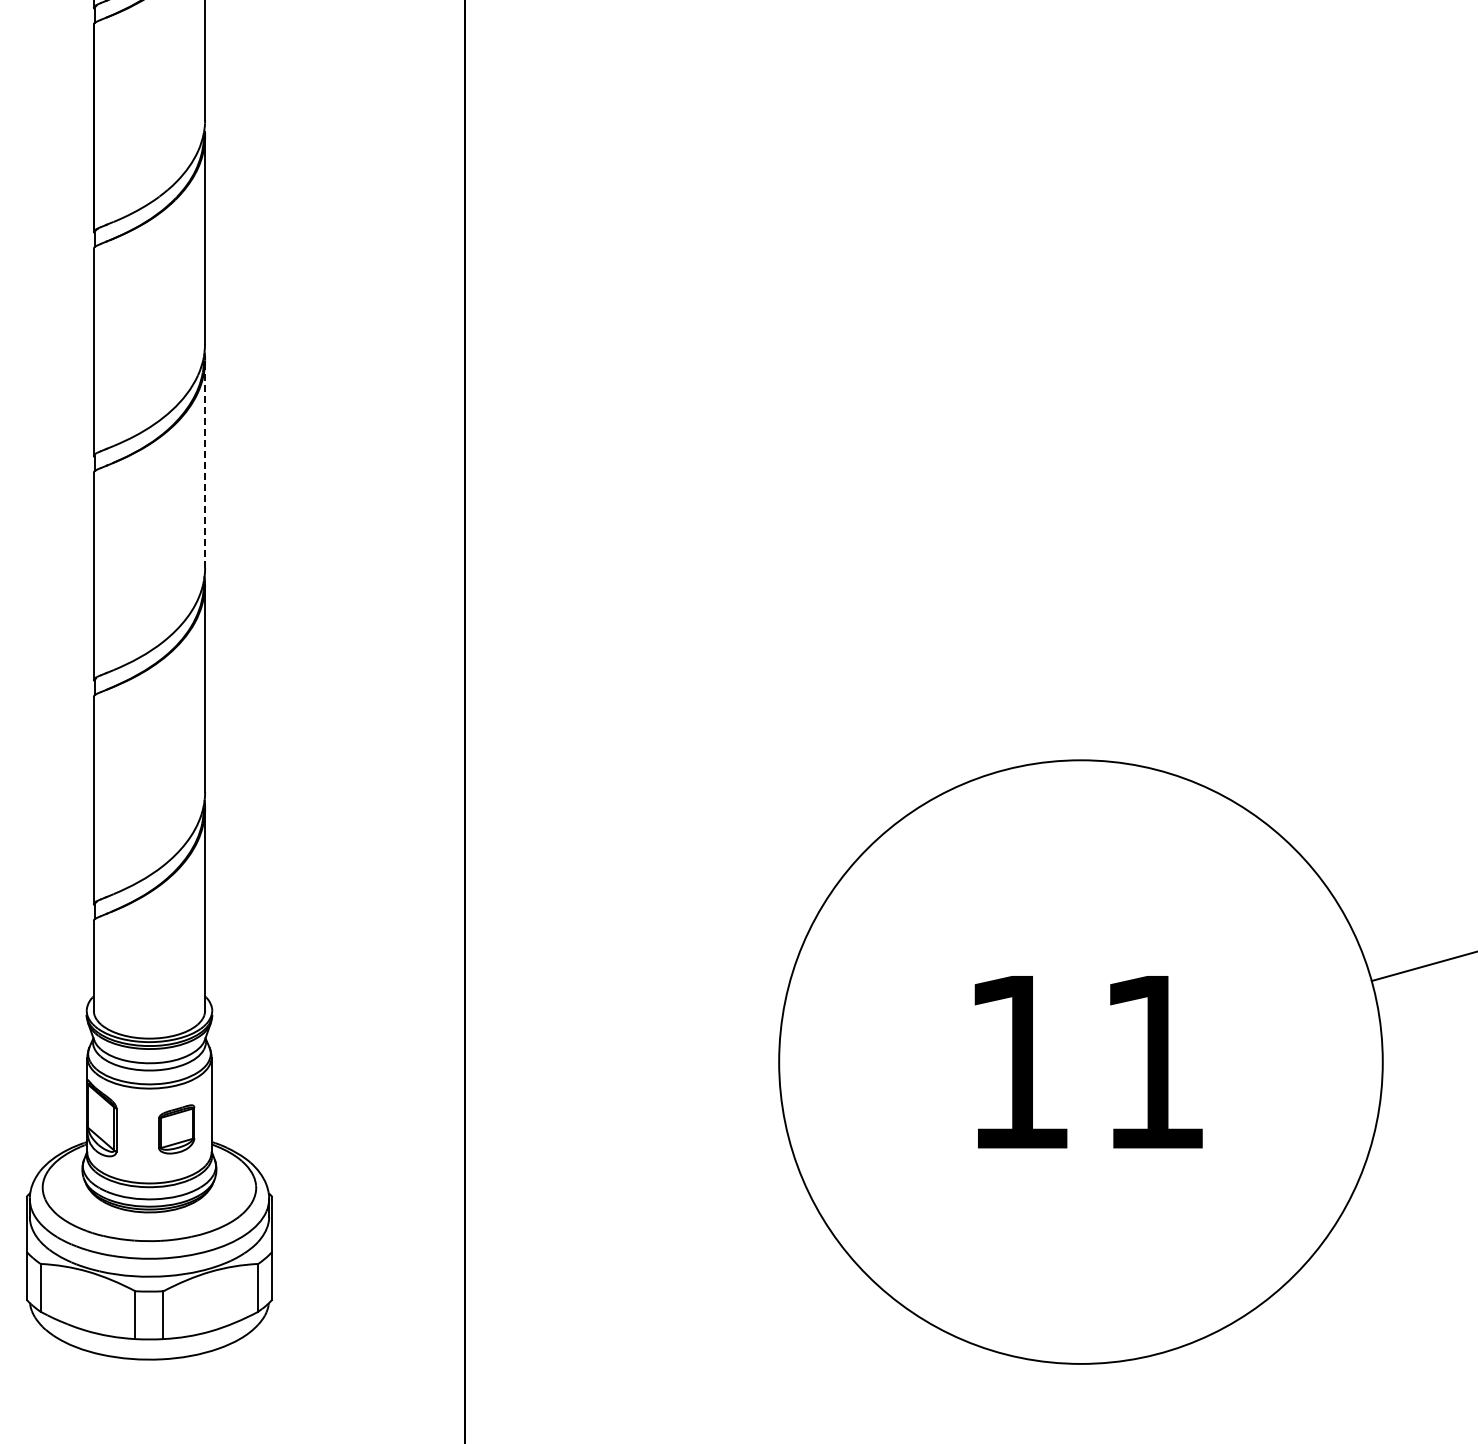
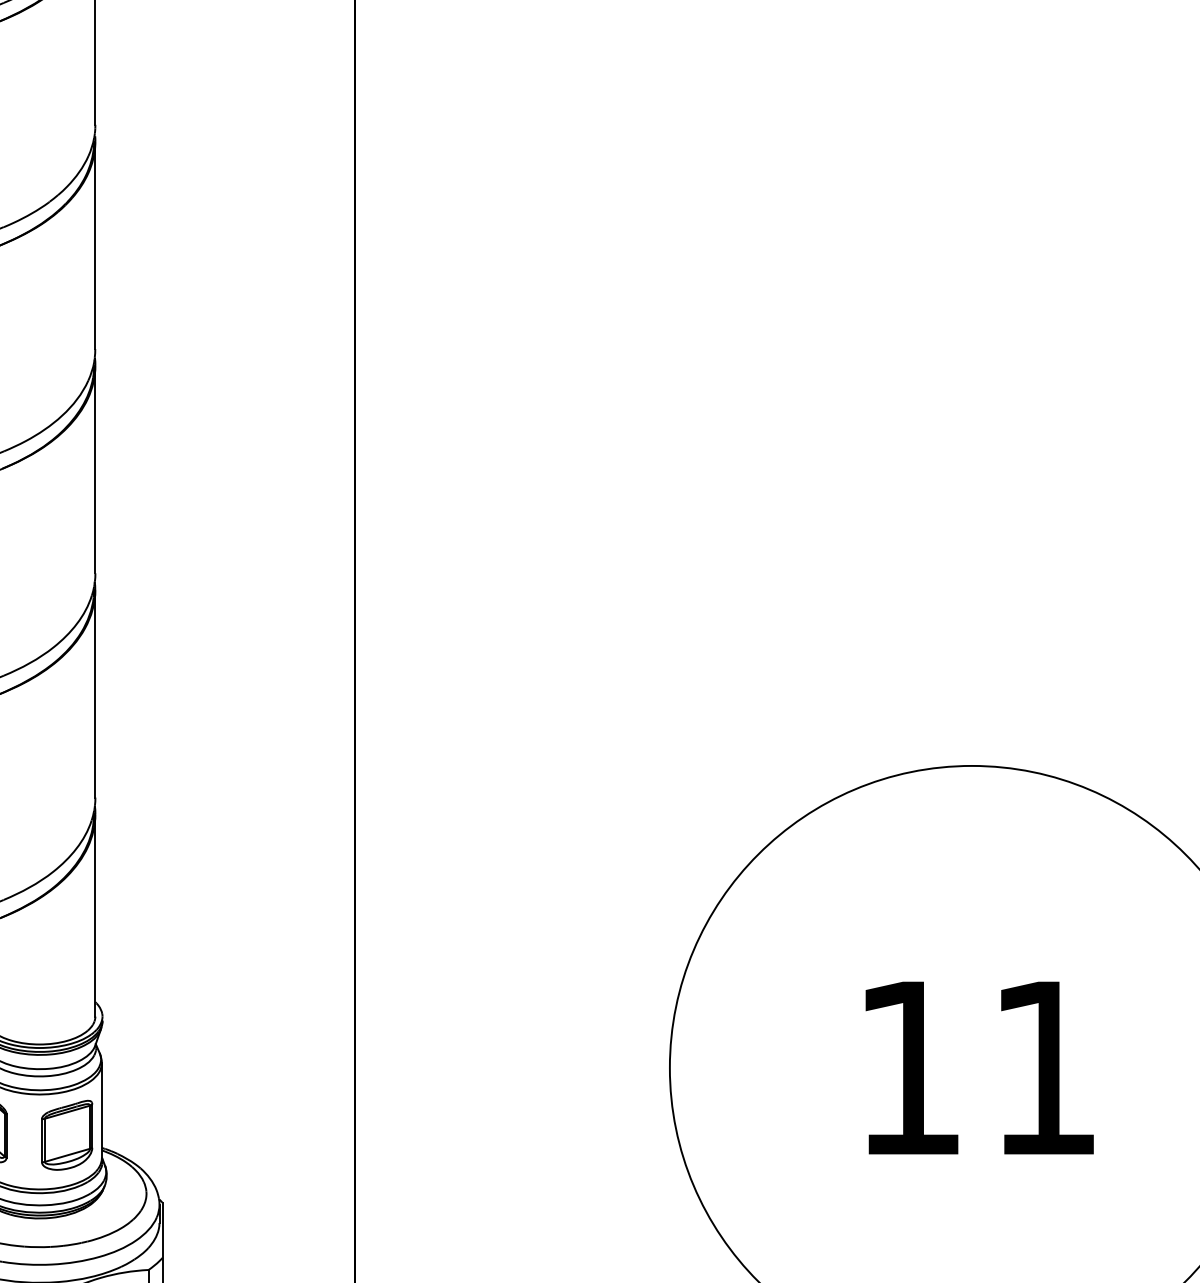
line: (205, 464) -> (95, 469), dashed -> solid
part: (176, 1129) -> (66, 1135), size x1.43

